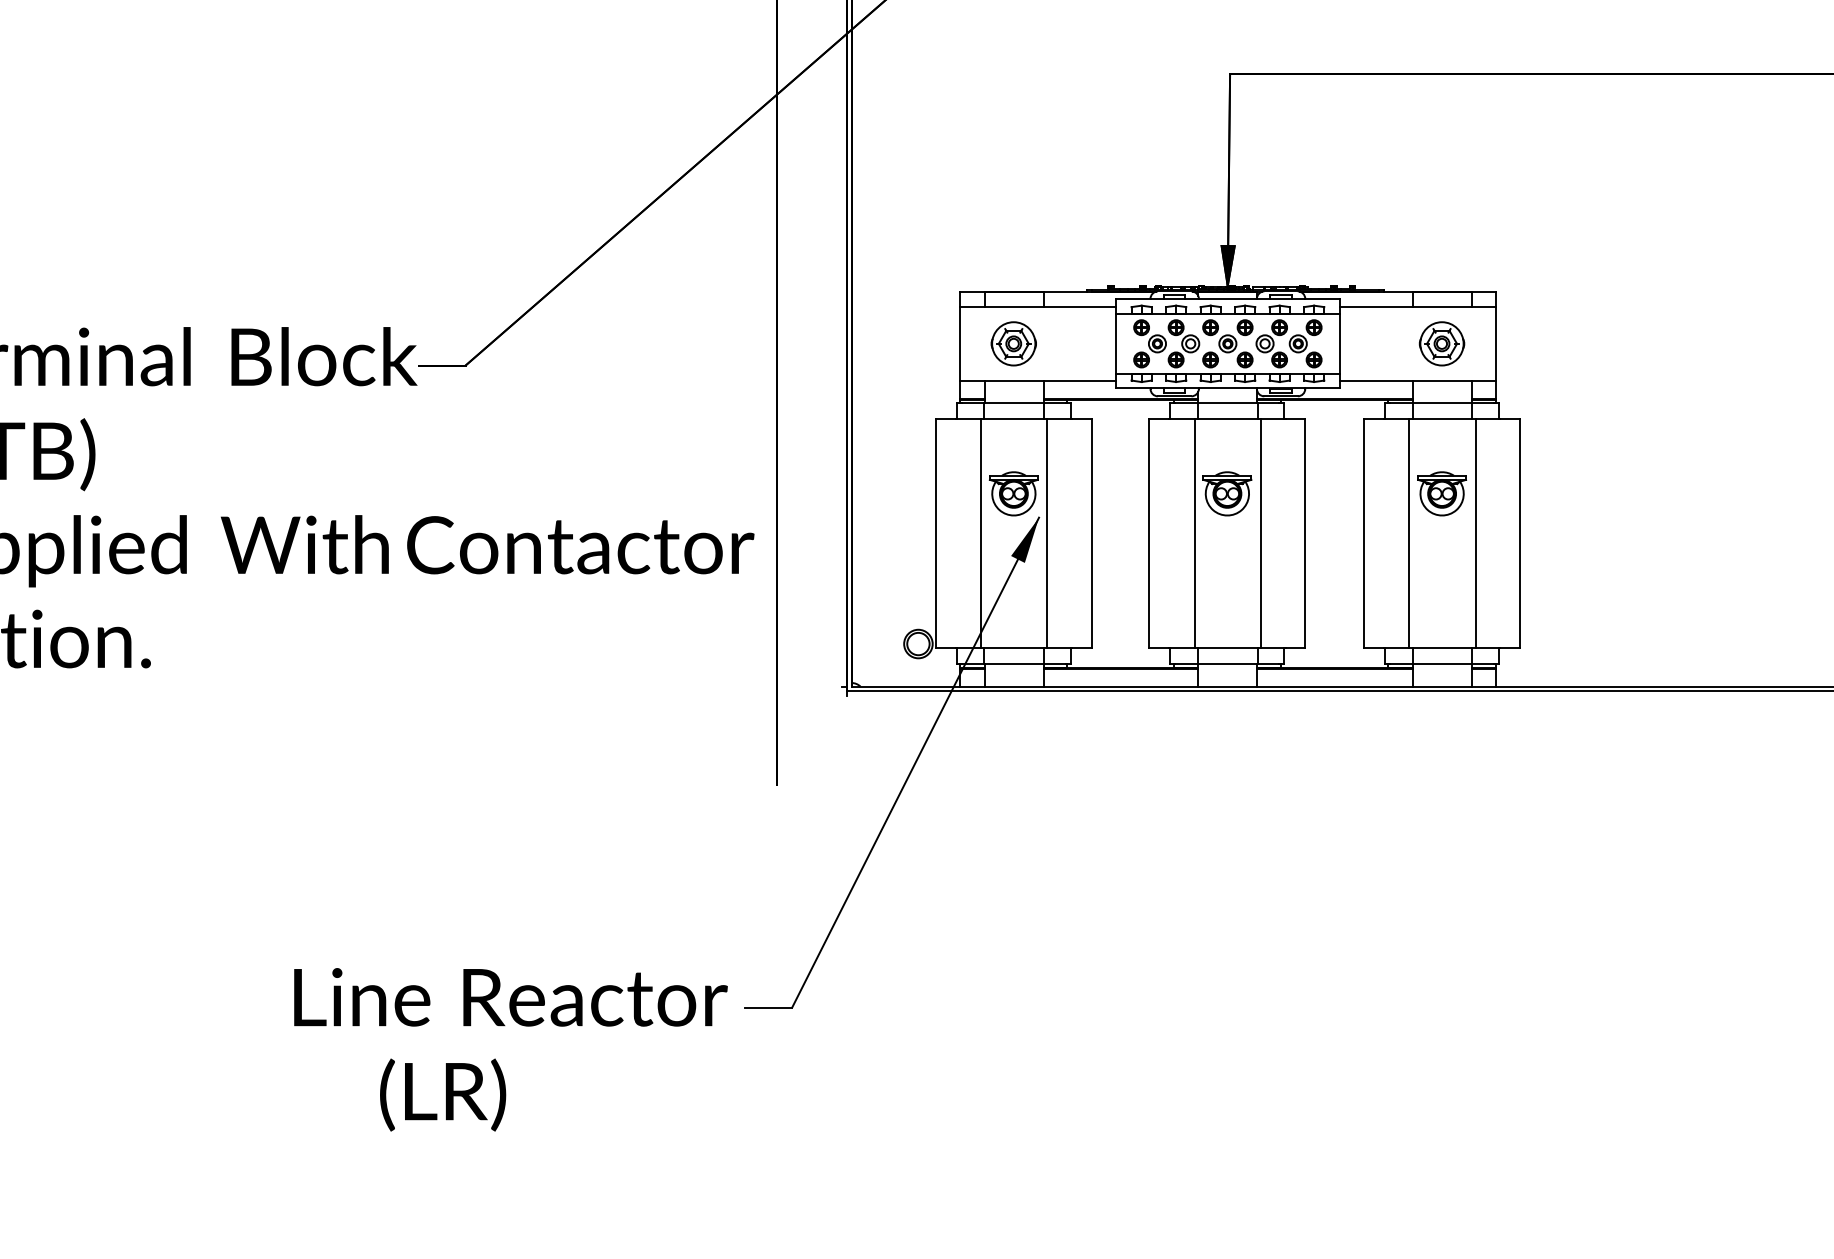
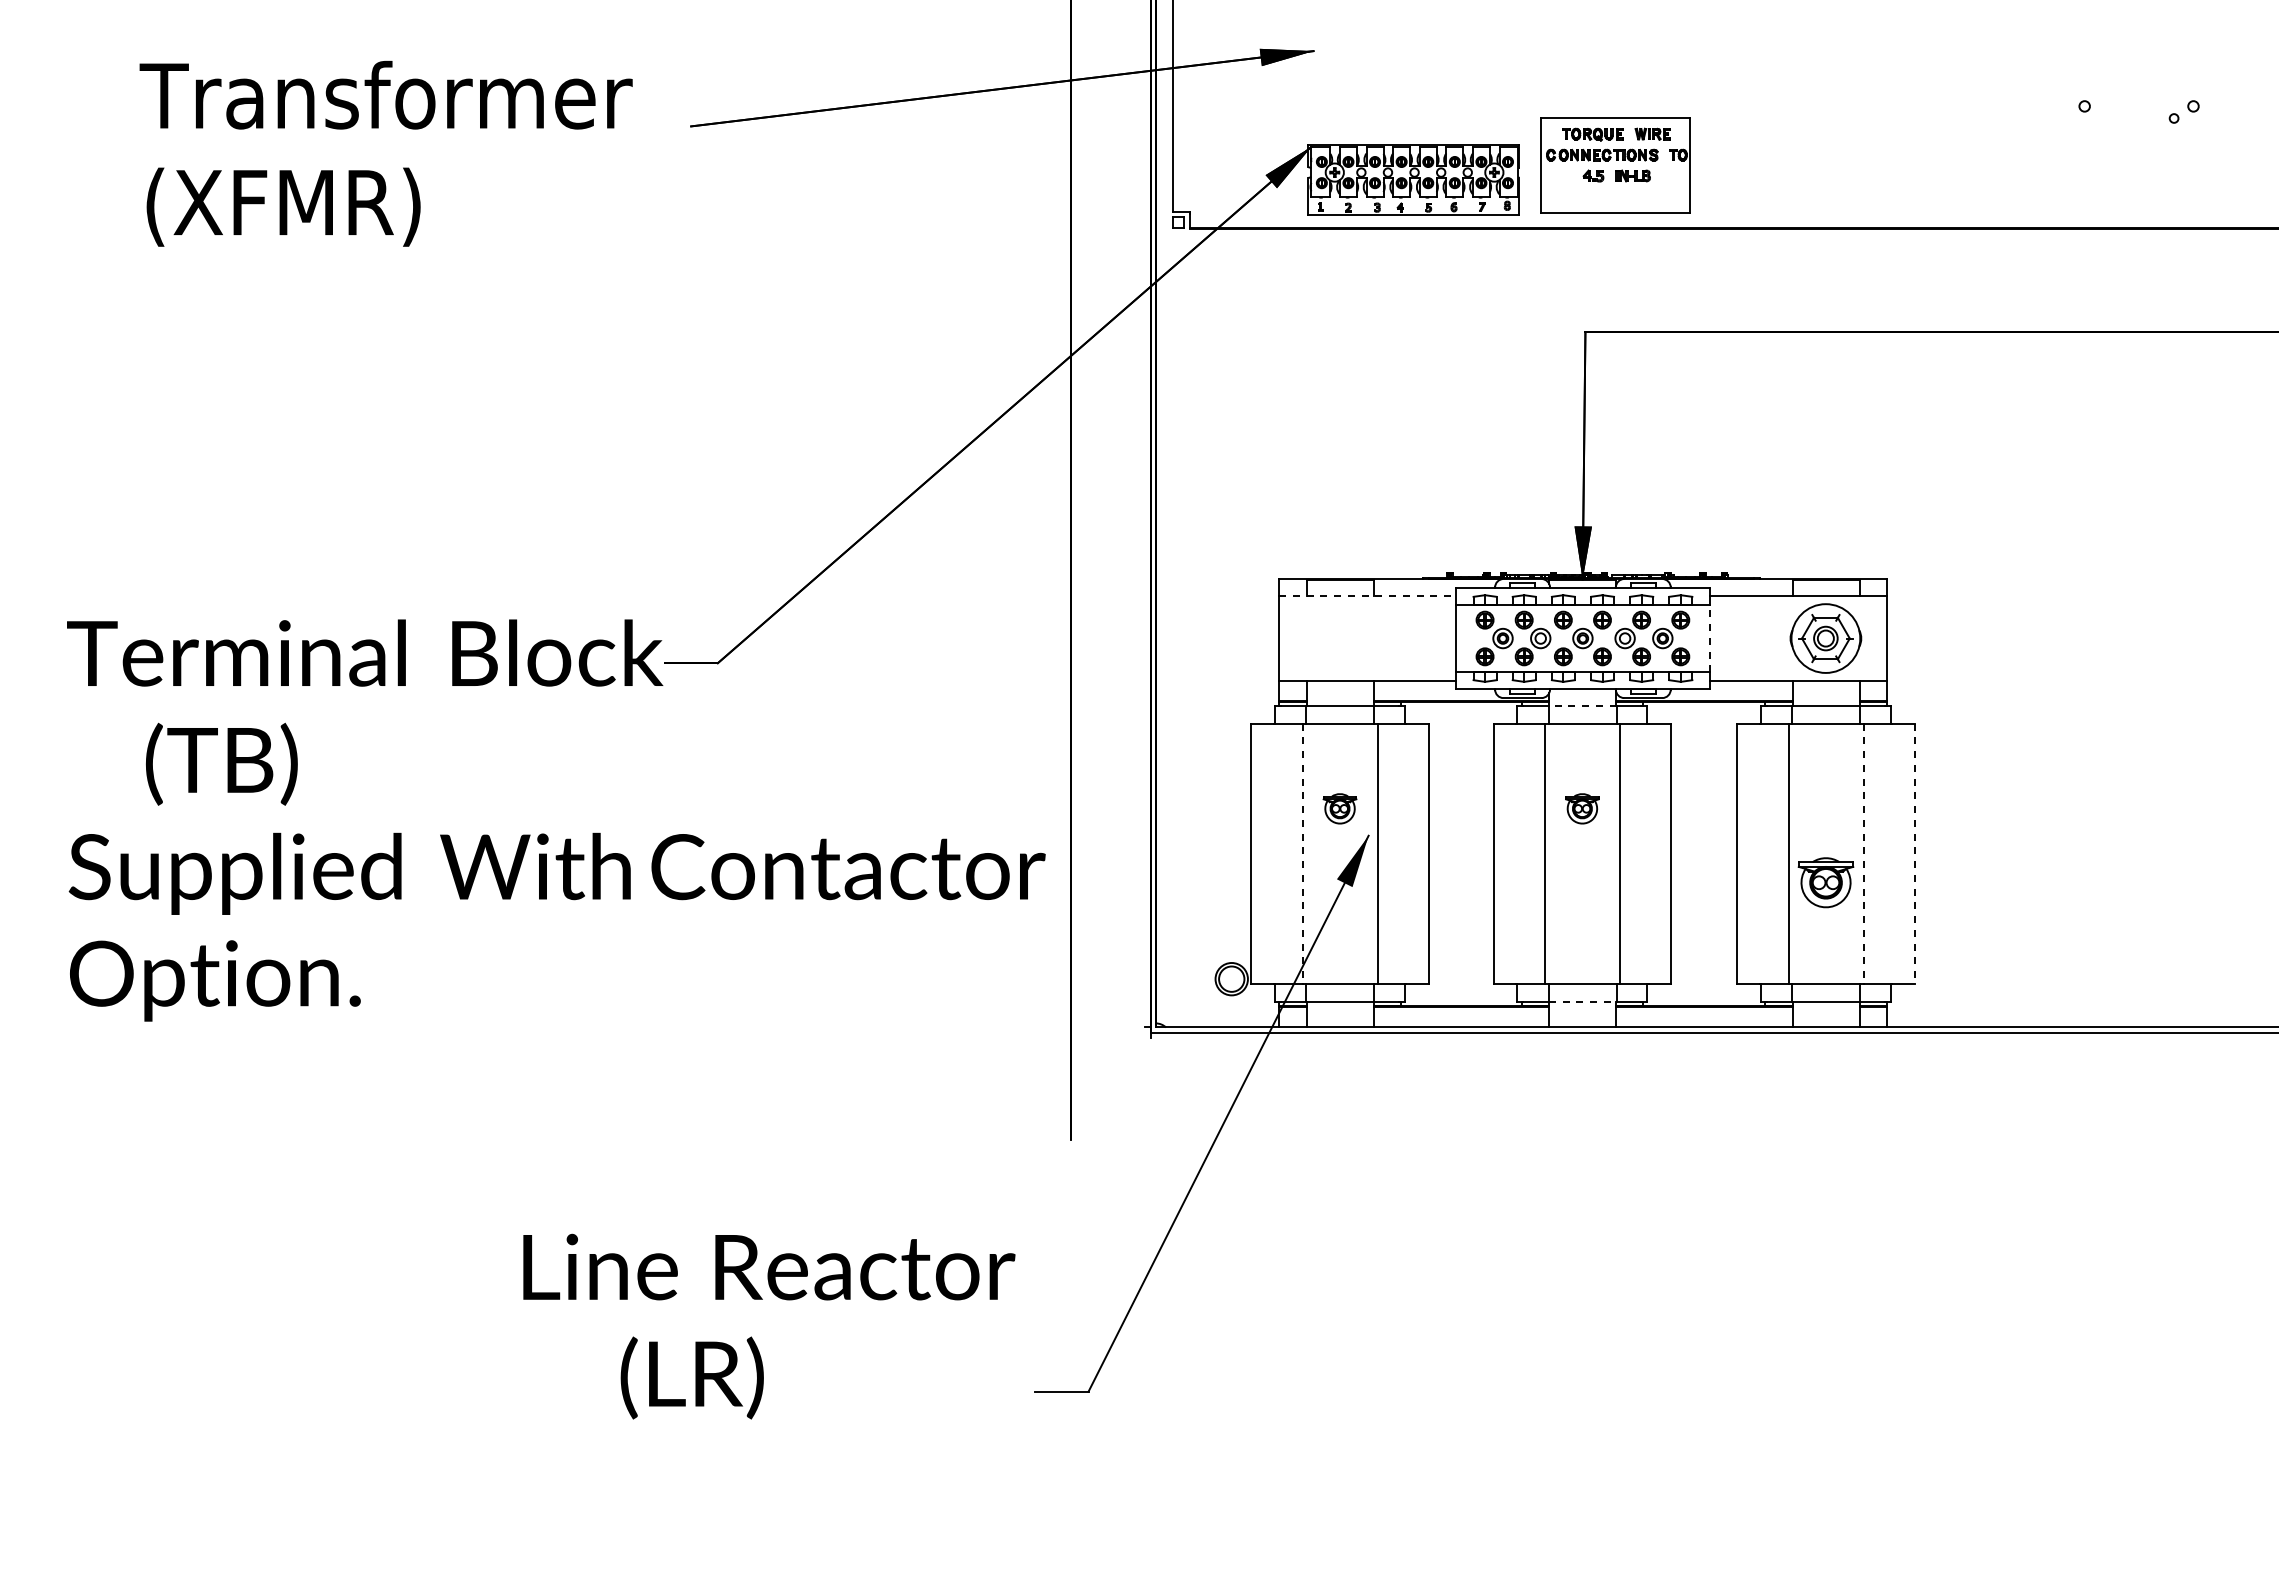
line: (1038, 306) -> (1367, 596), solid -> dashed
part: (1013, 343) -> (1339, 638), removed
line: (1340, 343) -> (1710, 638), solid -> dashed
part: (1441, 343) -> (1825, 638), size x1.4
line: (1227, 403) -> (1582, 706), solid -> dashed
part: (1013, 493) -> (1339, 808), size x0.6
part: (1227, 493) -> (1582, 808), size x0.6
part: (1441, 493) -> (1825, 882), moved
line: (980, 533) -> (1302, 853), solid -> dashed
line: (1475, 533) -> (1863, 853), solid -> dashed
line: (1520, 533) -> (1914, 853), solid -> dashed
line: (1227, 663) -> (1582, 1001), solid -> dashed
text: (511, 1049) -> (769, 1326), moved

